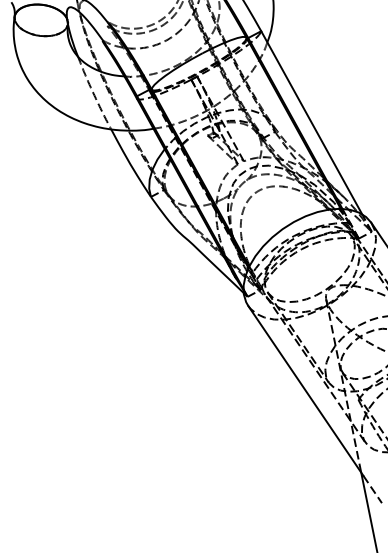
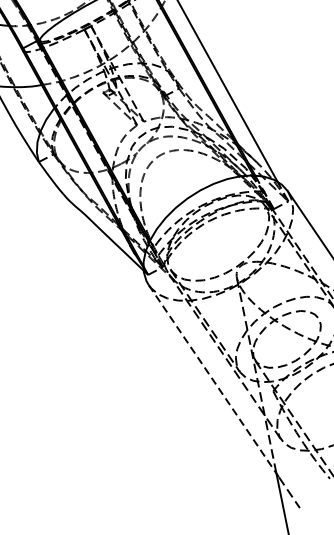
line: (305, 390) -> (213, 380), solid -> dashed

